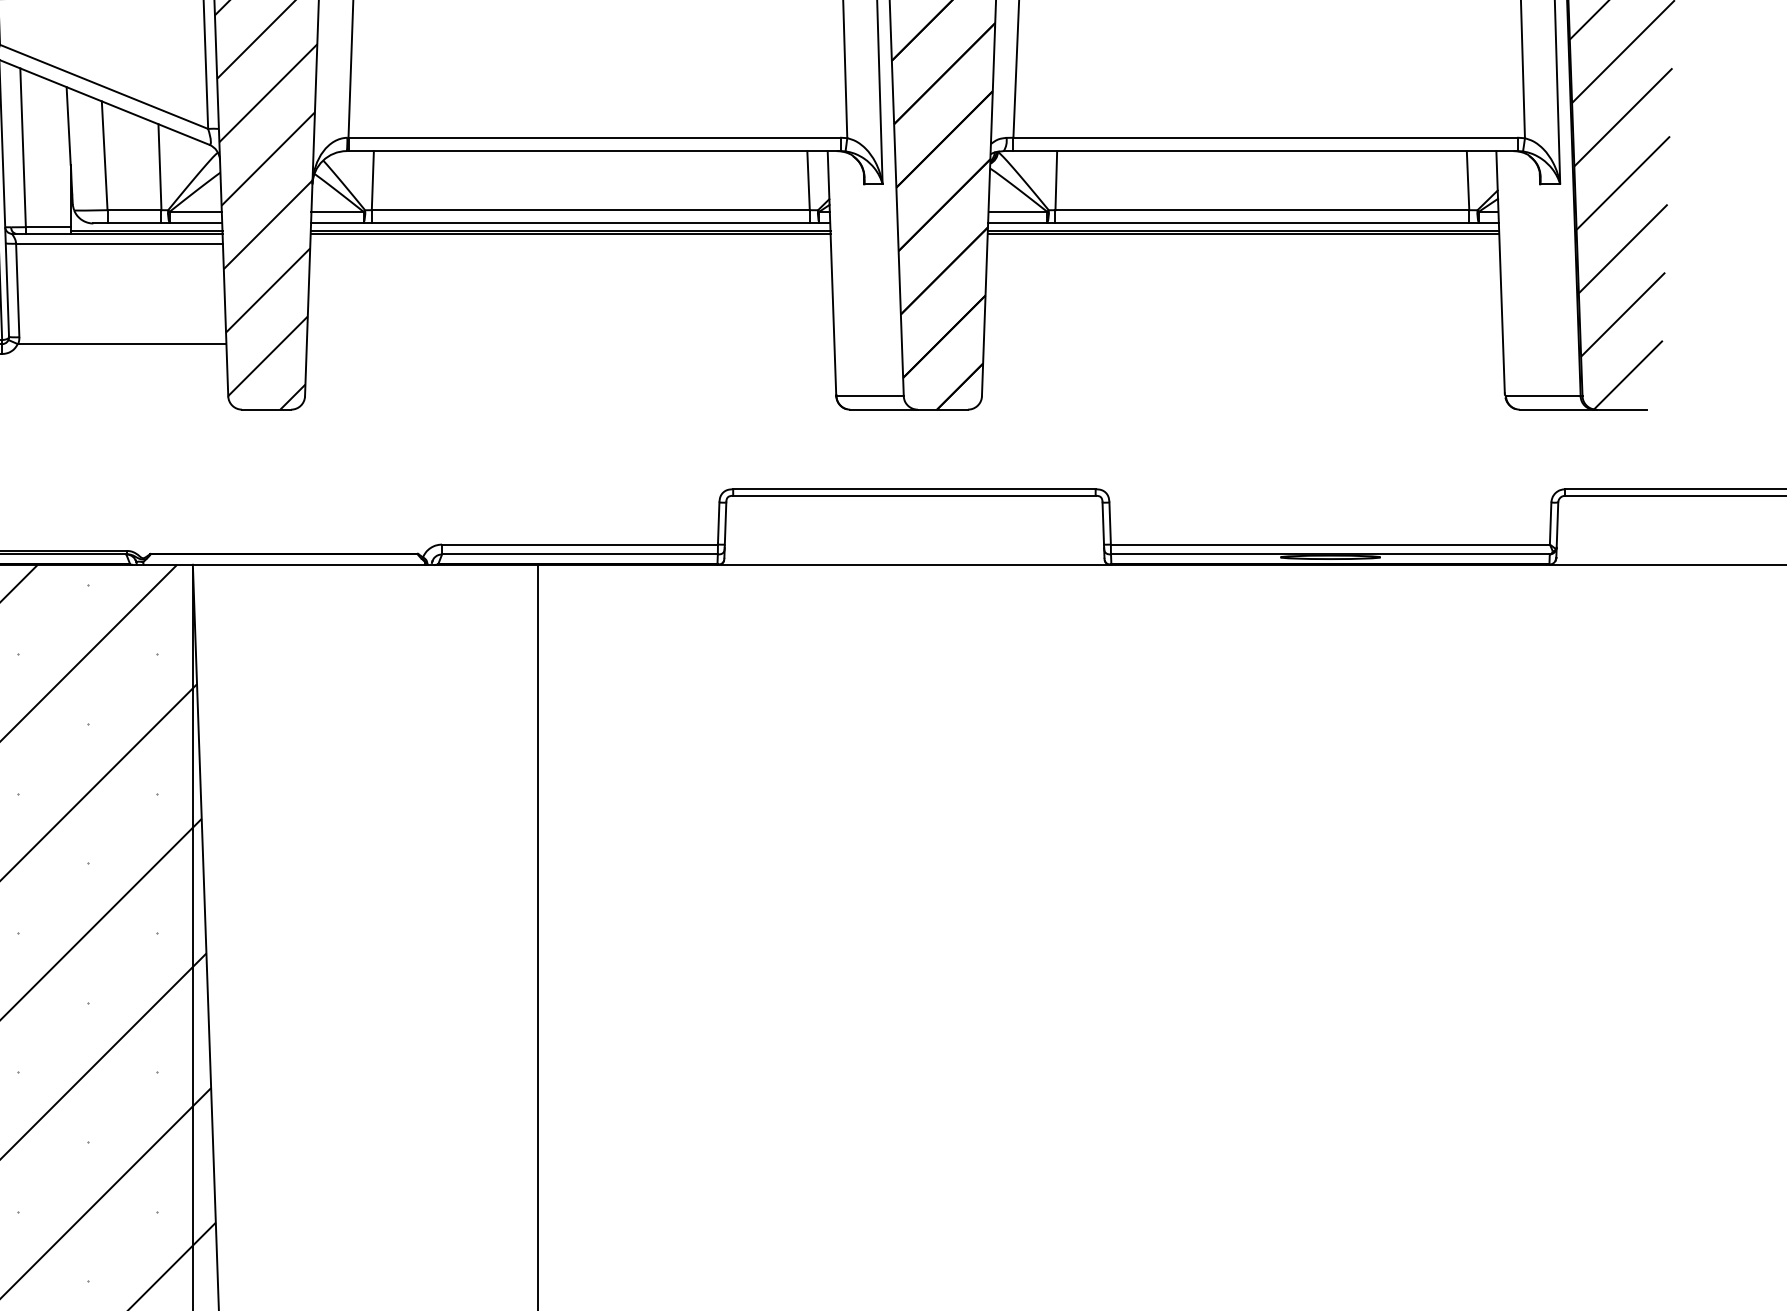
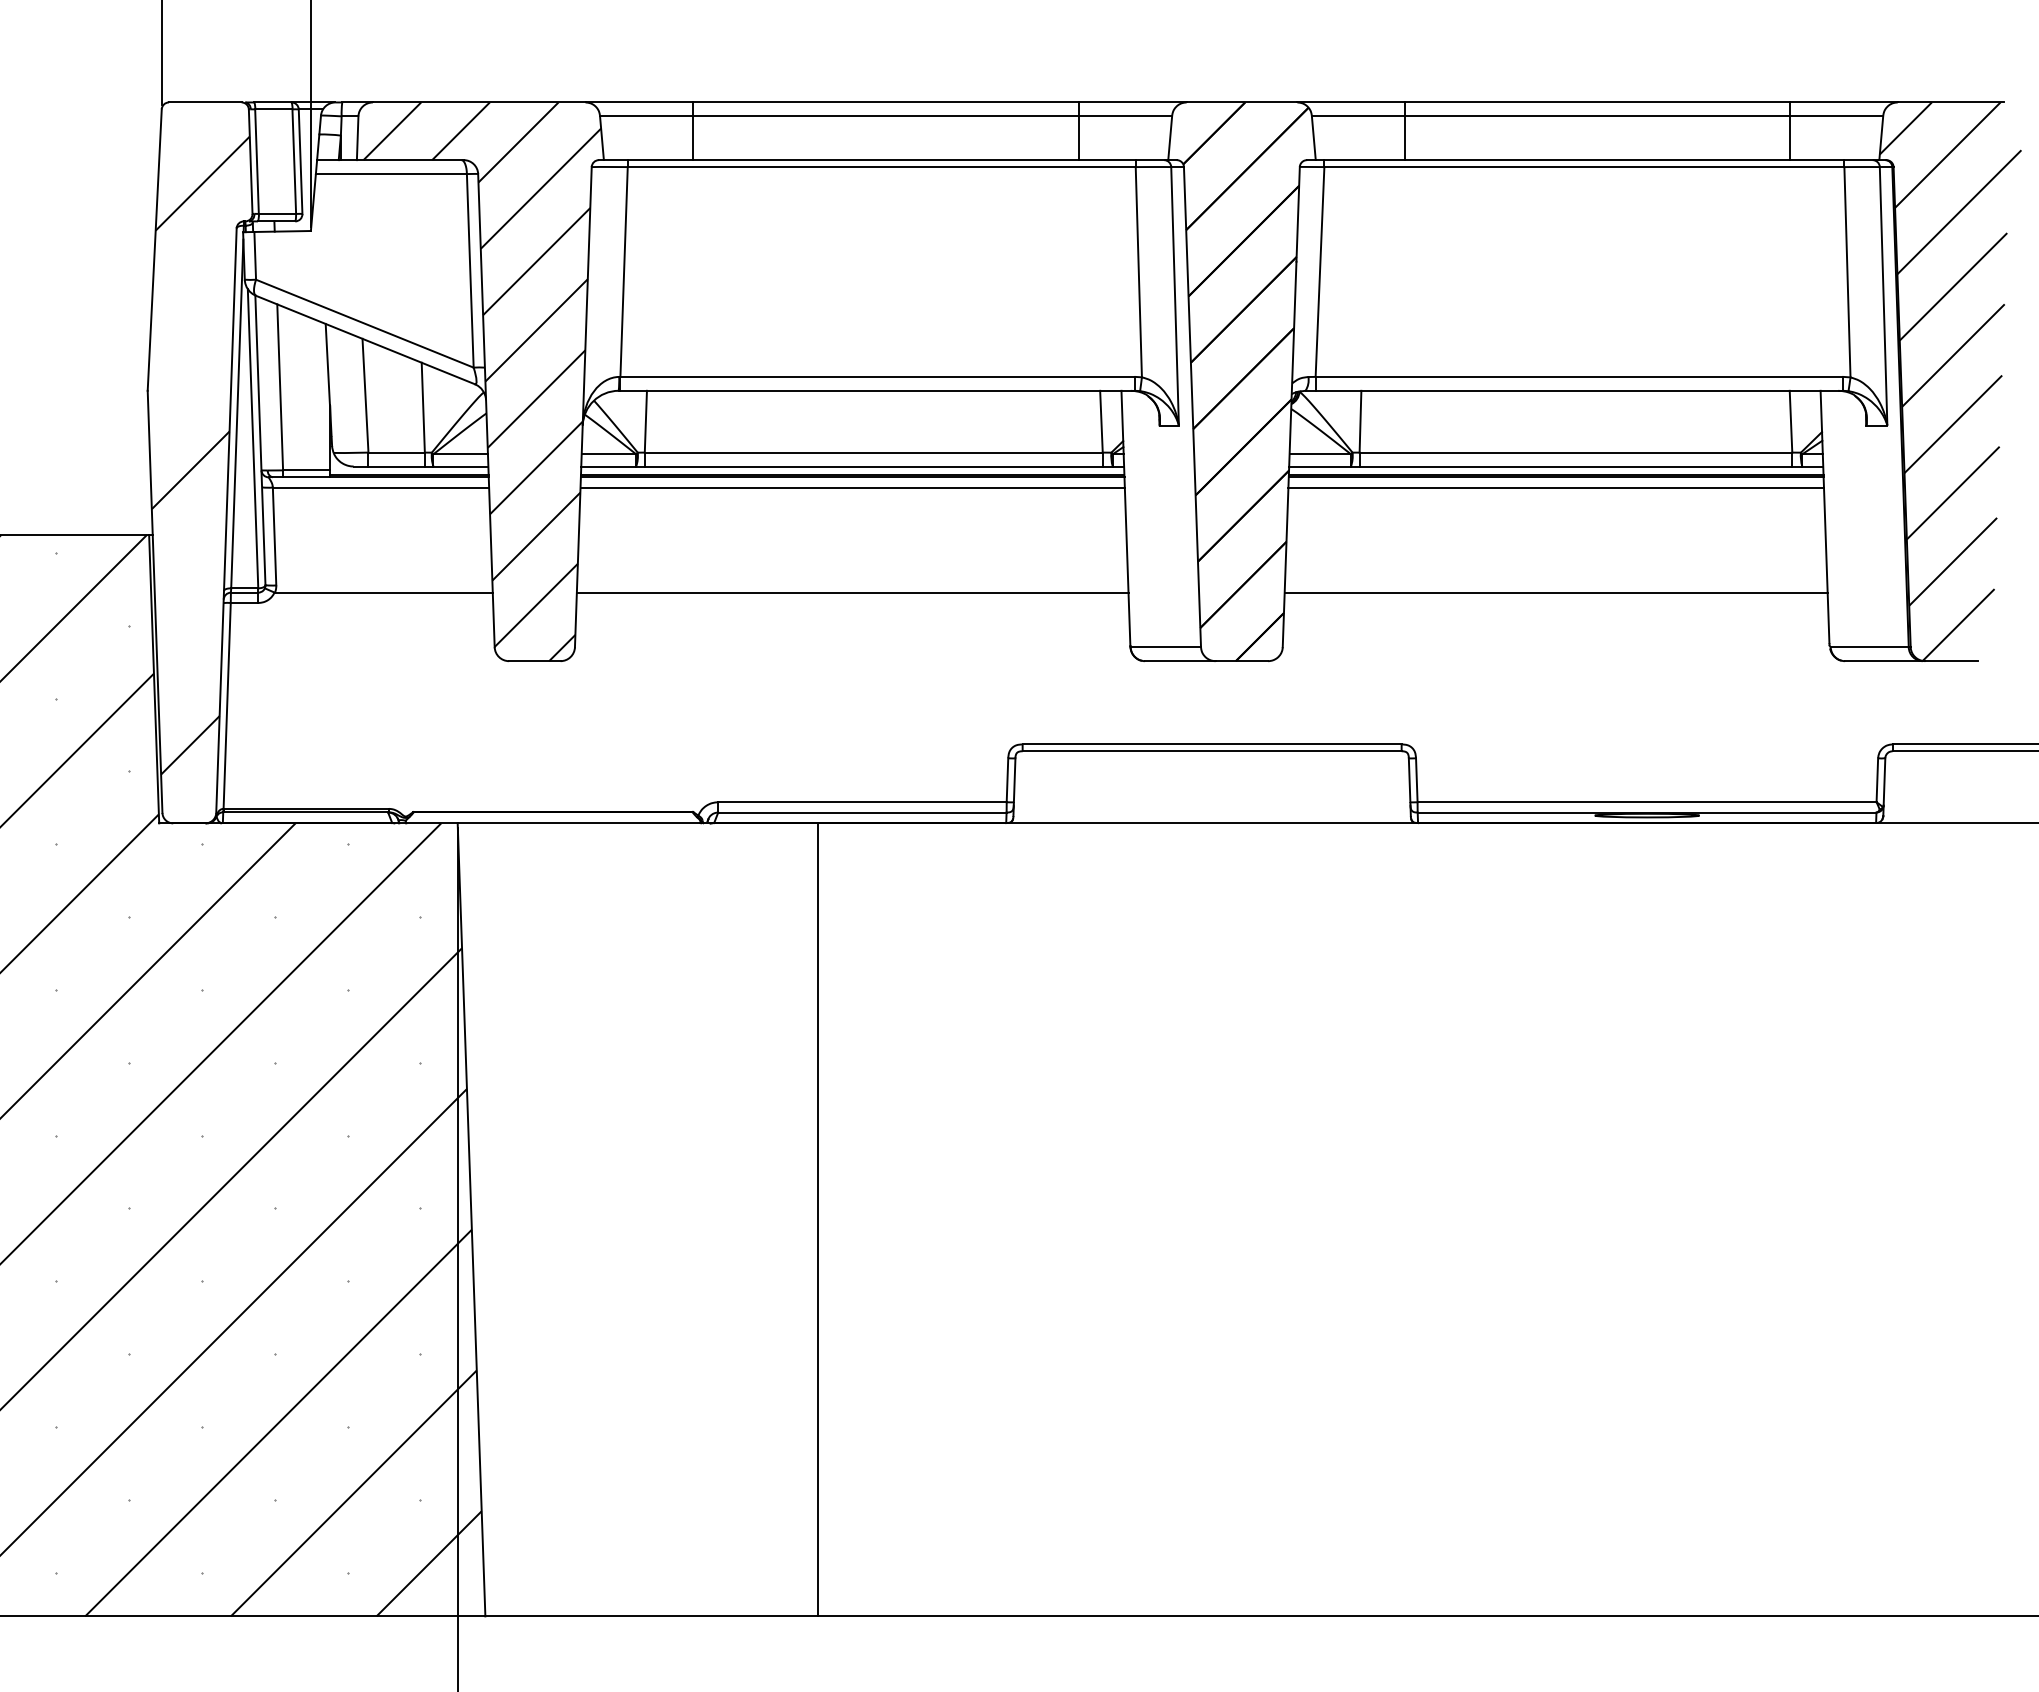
line: (570, 243) -> (852, 487), added
line: (1242, 243) -> (1555, 487), added
line: (570, 343) -> (852, 592), added
line: (1242, 343) -> (1555, 592), added

